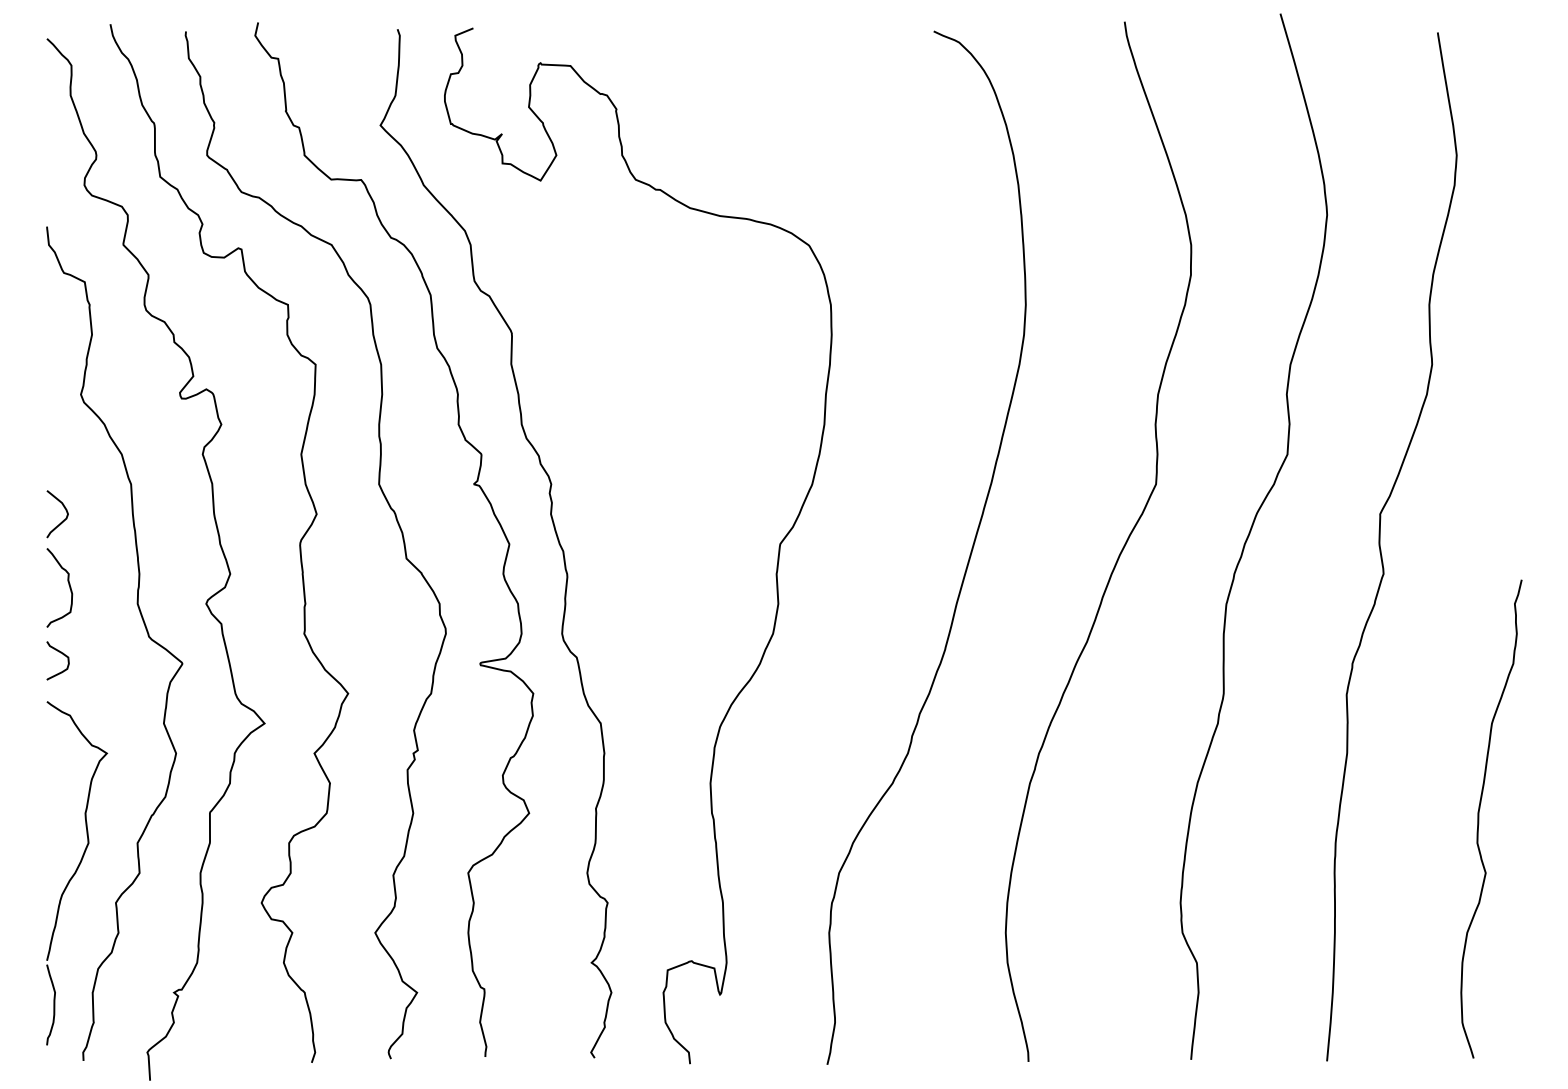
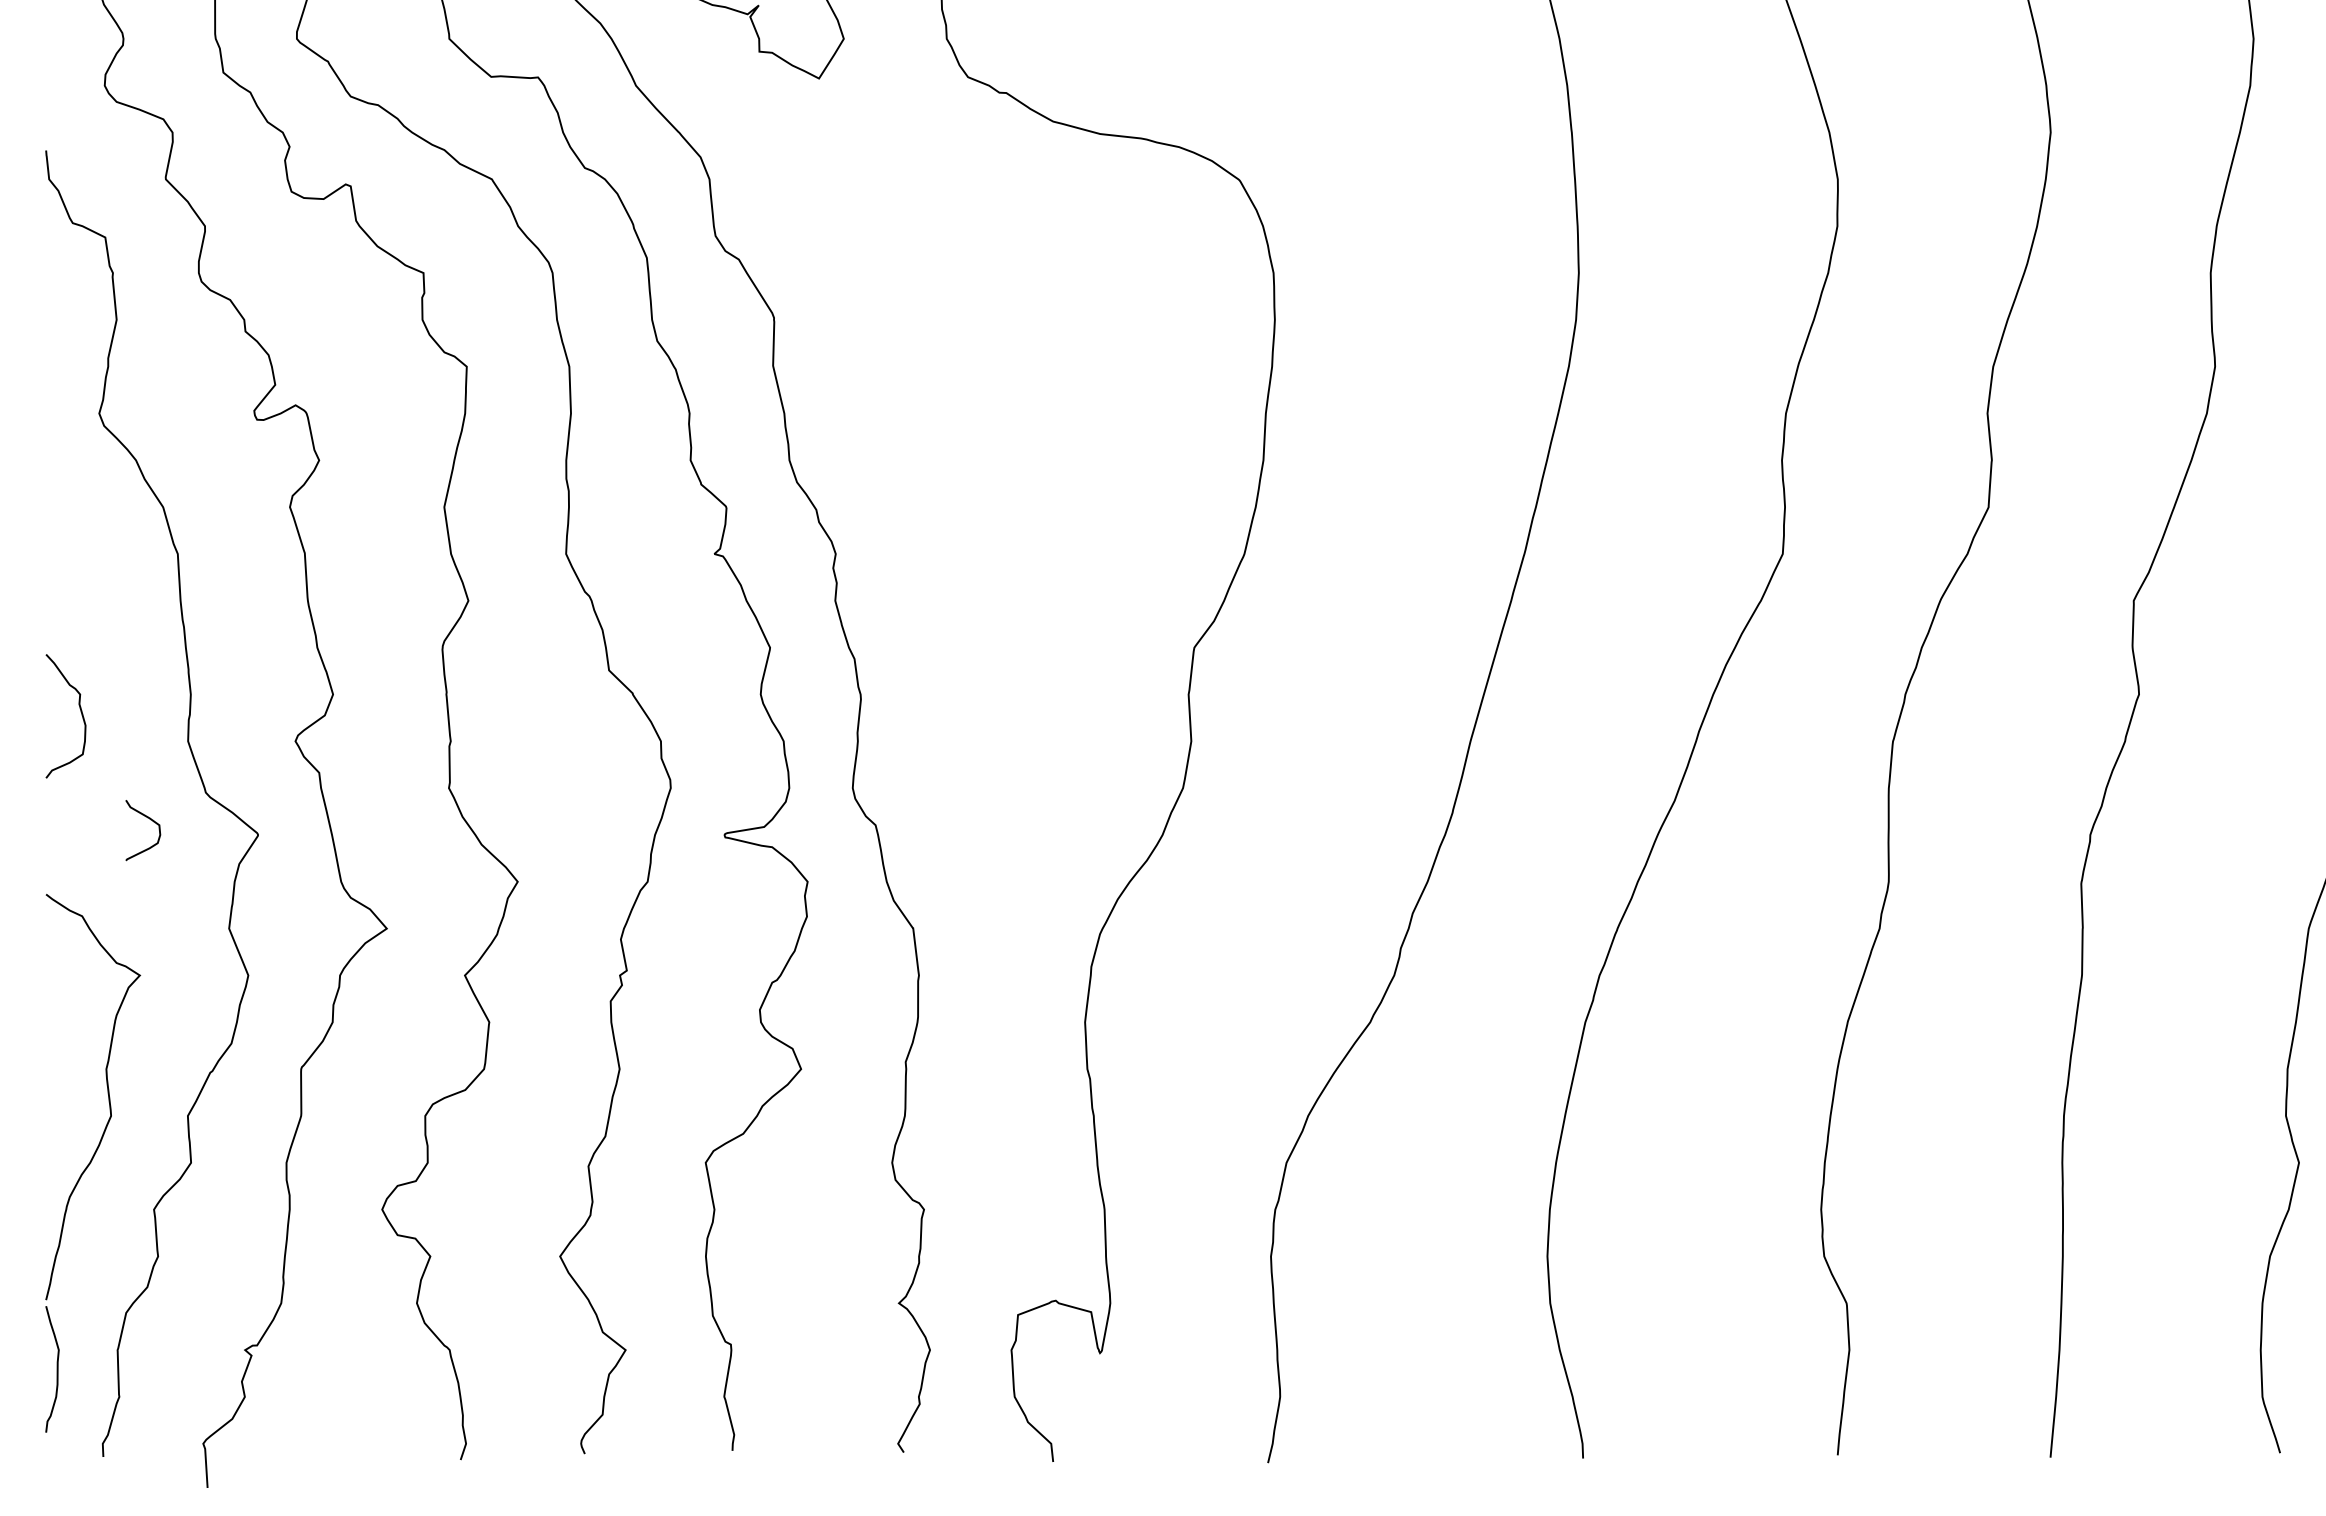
curve: (63, 519) -> (71, 609), removed
curve: (60, 653) -> (147, 818), moved

